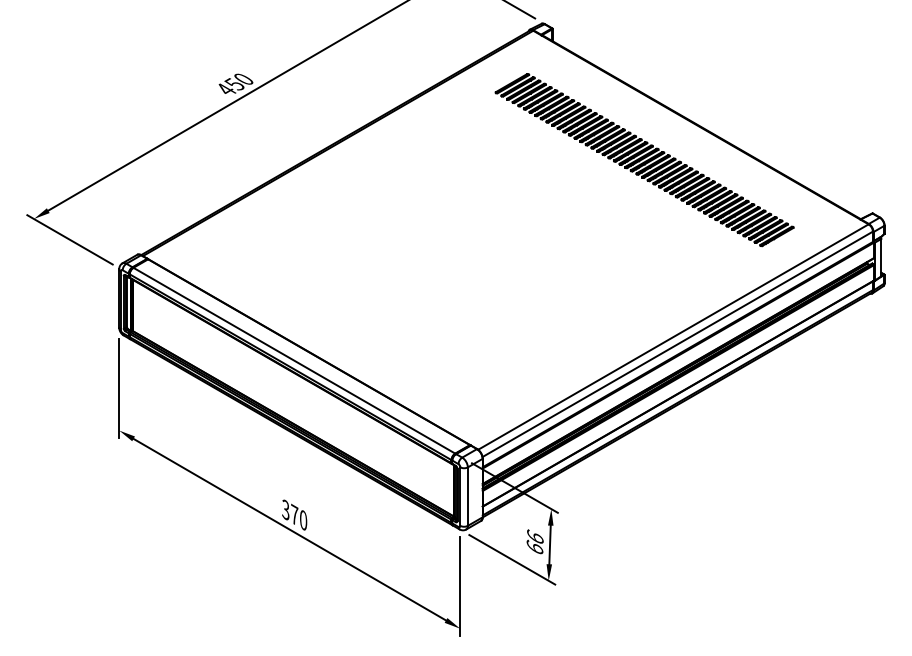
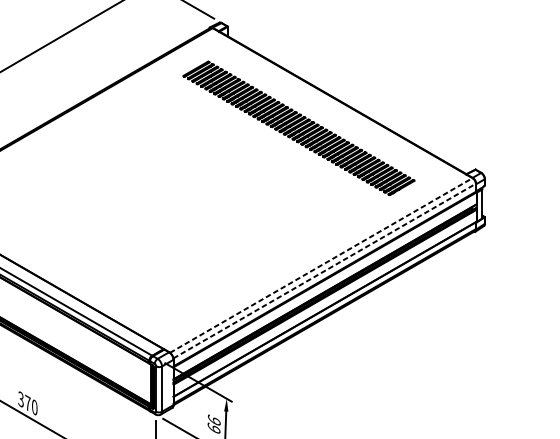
line: (673, 336) -> (321, 265), solid -> dashed
line: (678, 344) -> (325, 271), solid -> dashed

